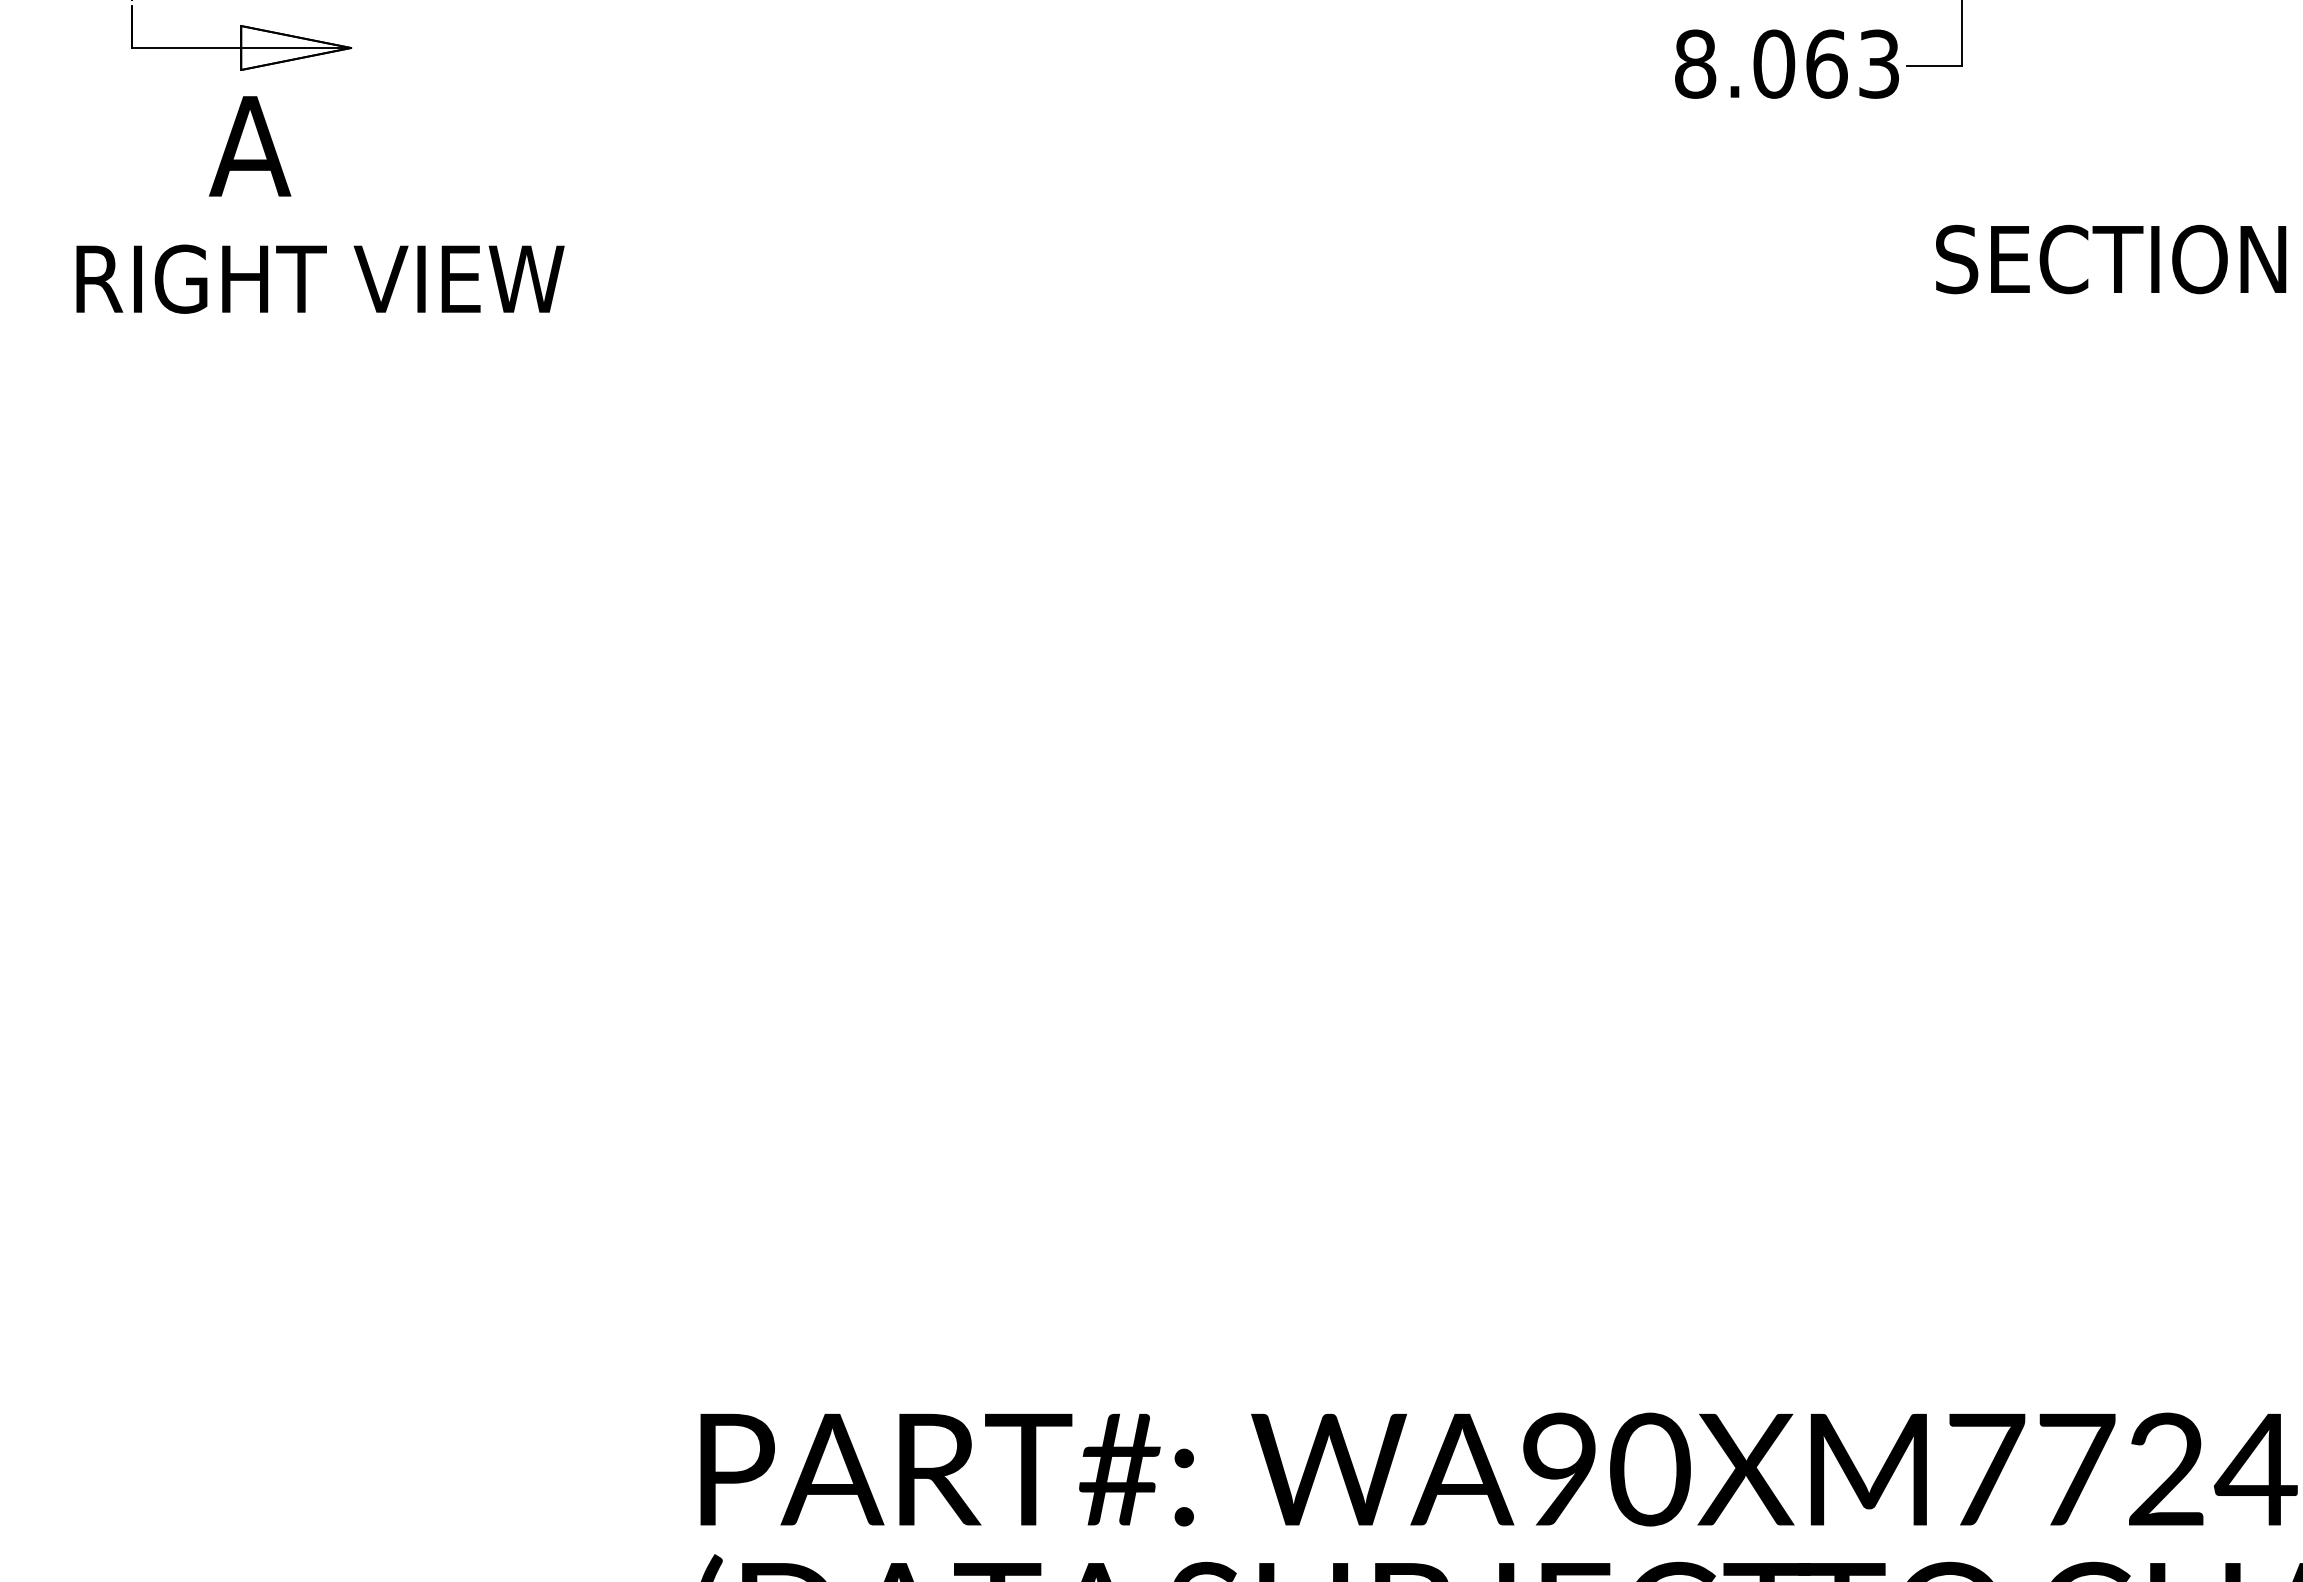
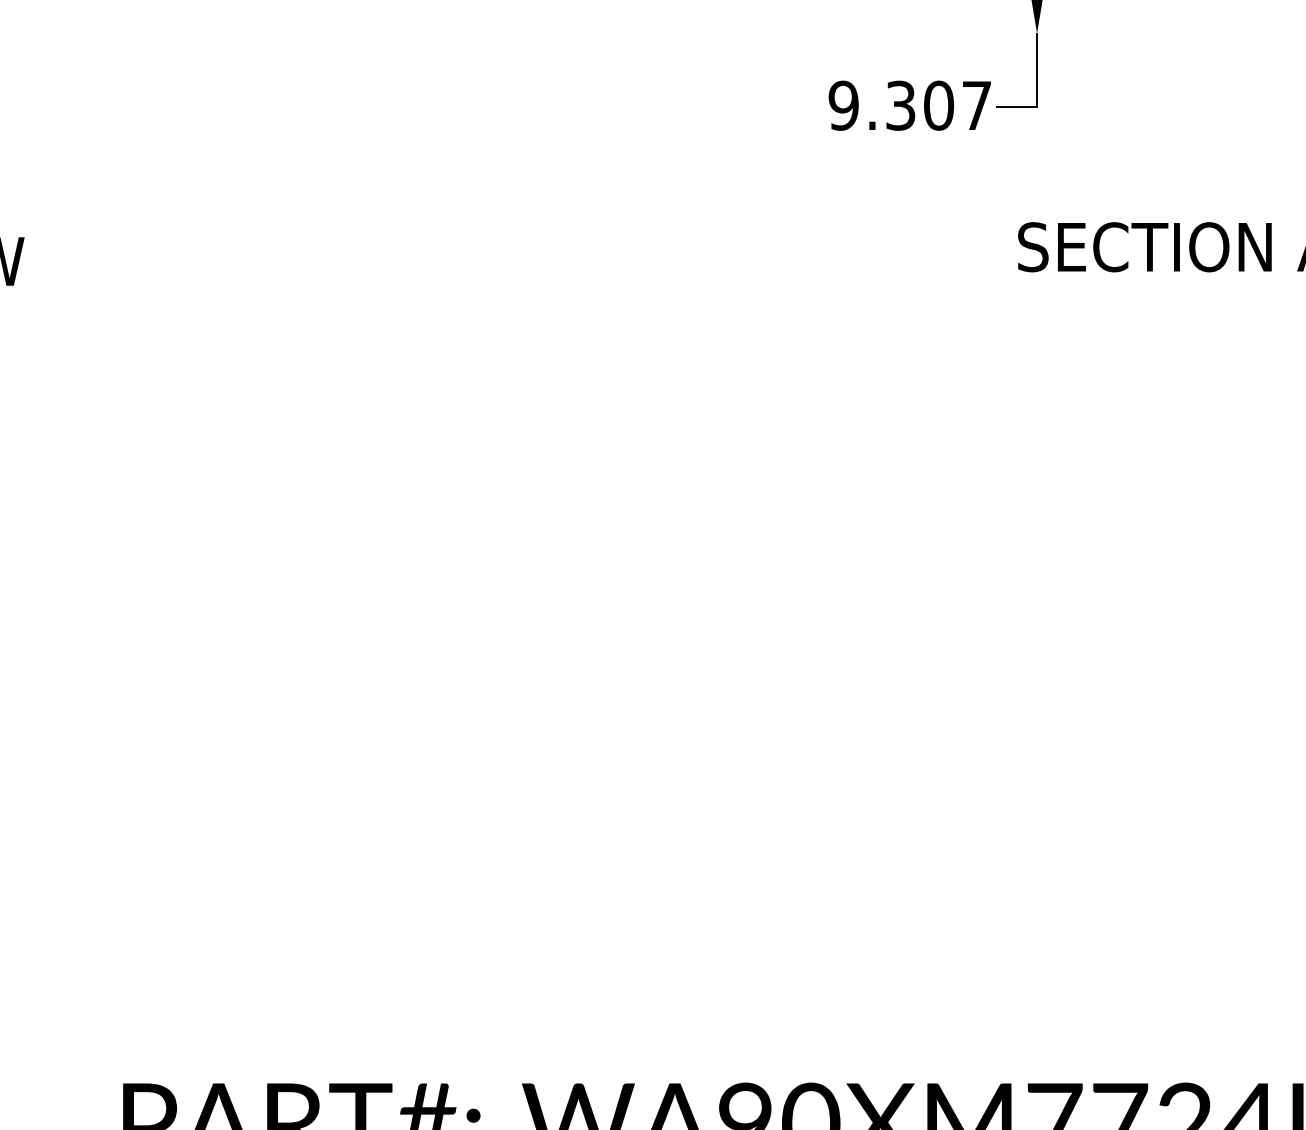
text: (1786, 63) -> (909, 105), 8.063 -> 9.307

